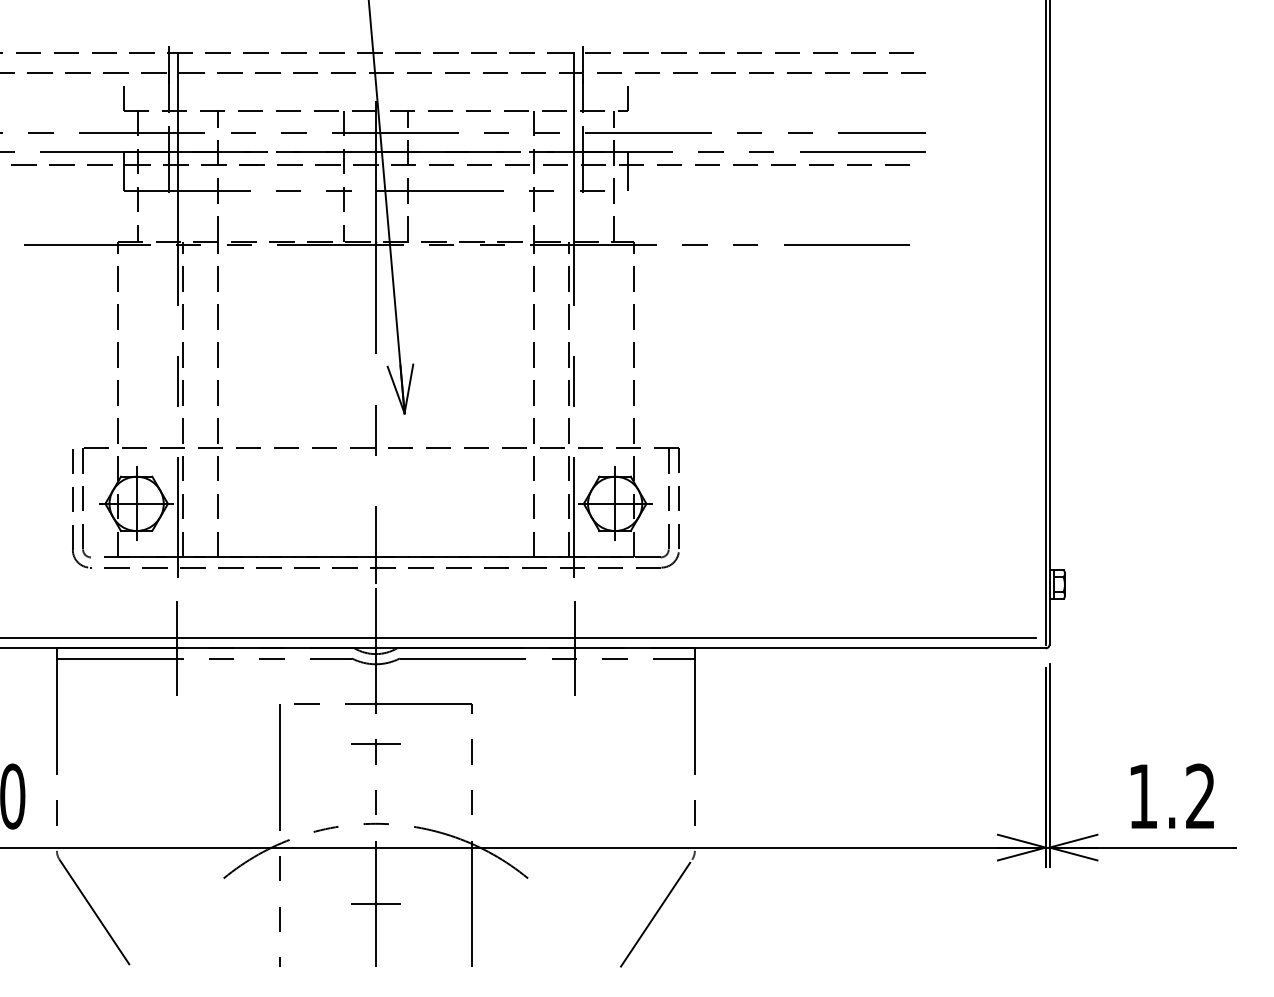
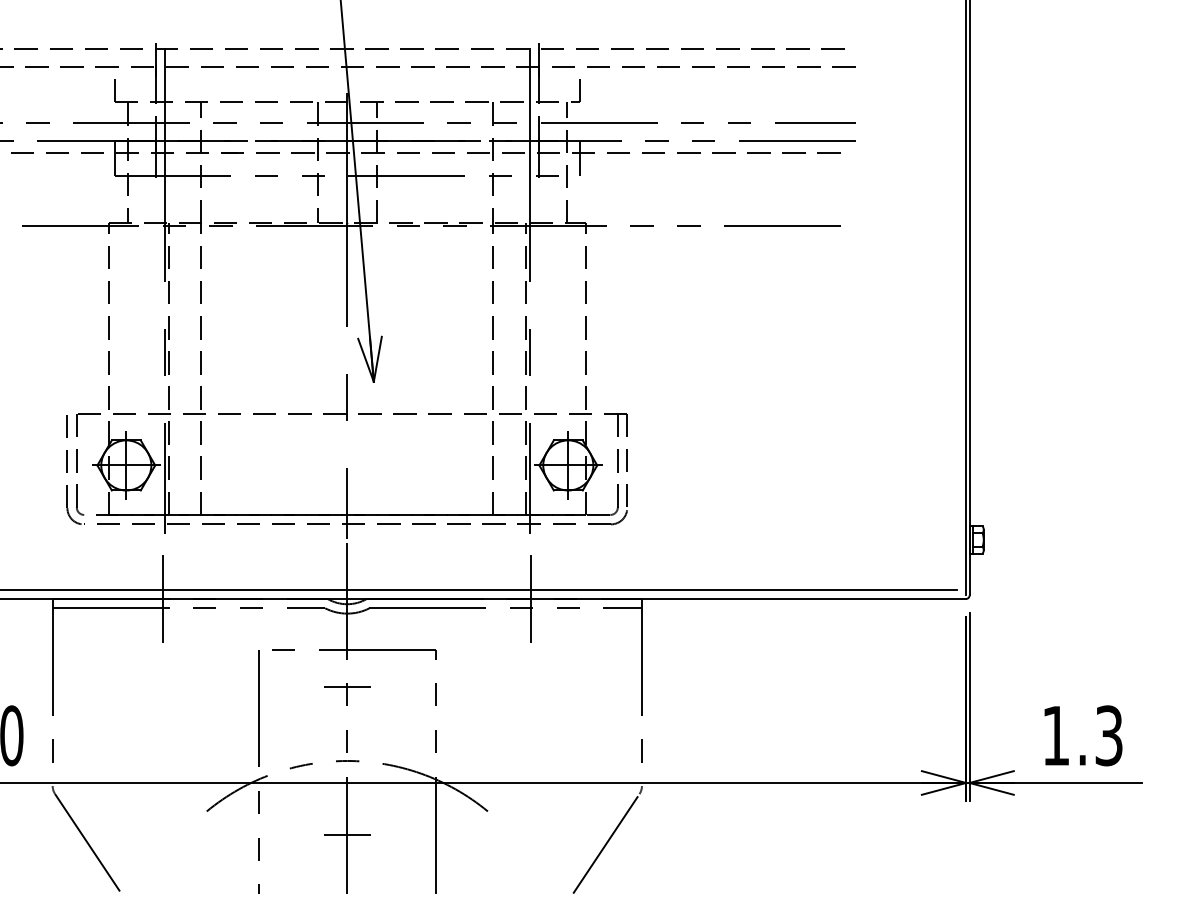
text: (1199, 796) -> (1108, 735), 1.2 -> 1.3

